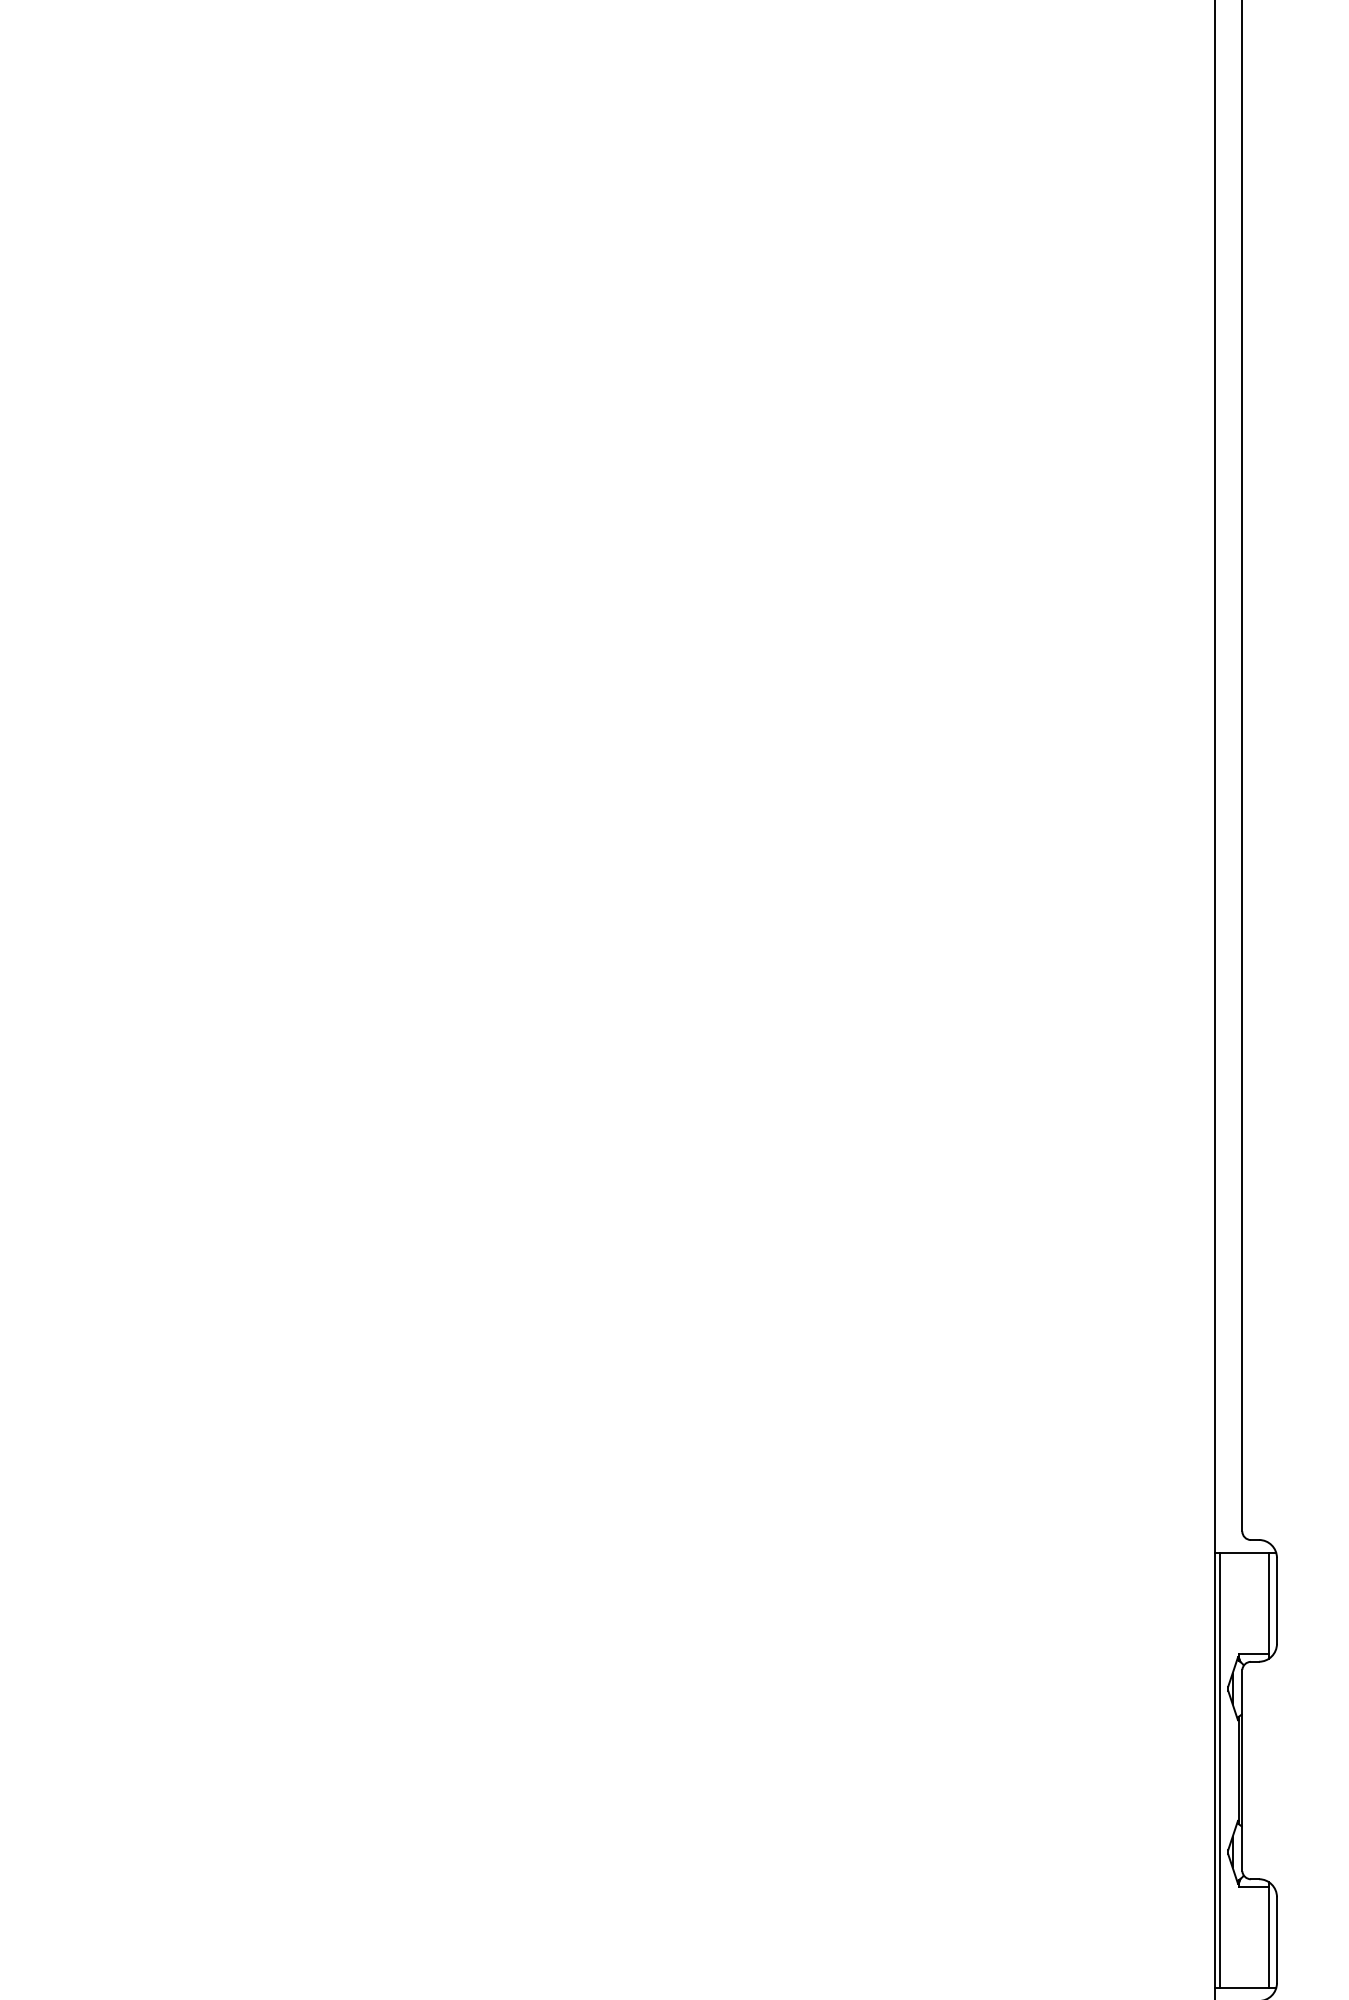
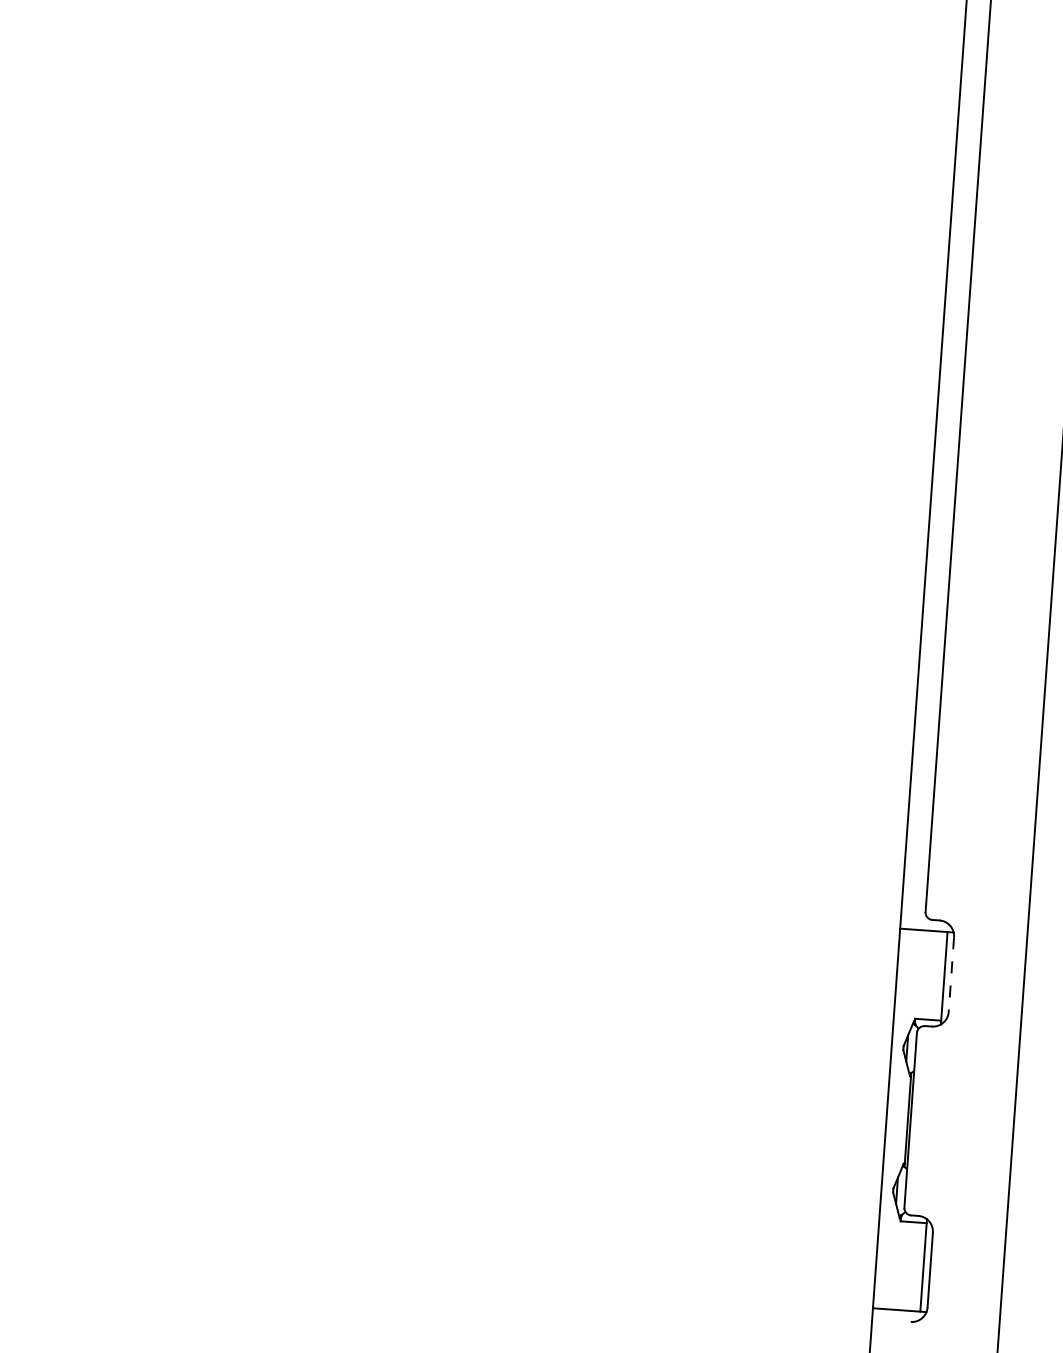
line: (1277, 1600) -> (951, 974), solid -> dashed
line: (1220, 1770) -> (891, 1118), removed

